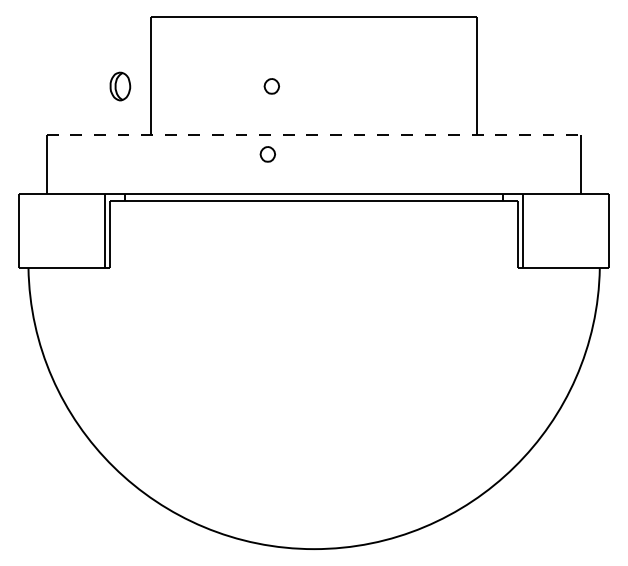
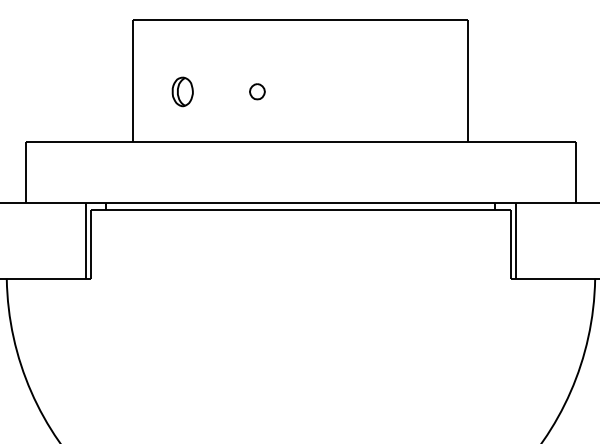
part: (120, 86) -> (182, 91), moved
line: (314, 134) -> (301, 141), dashed -> solid
part: (267, 154) -> (252, 161), removed

